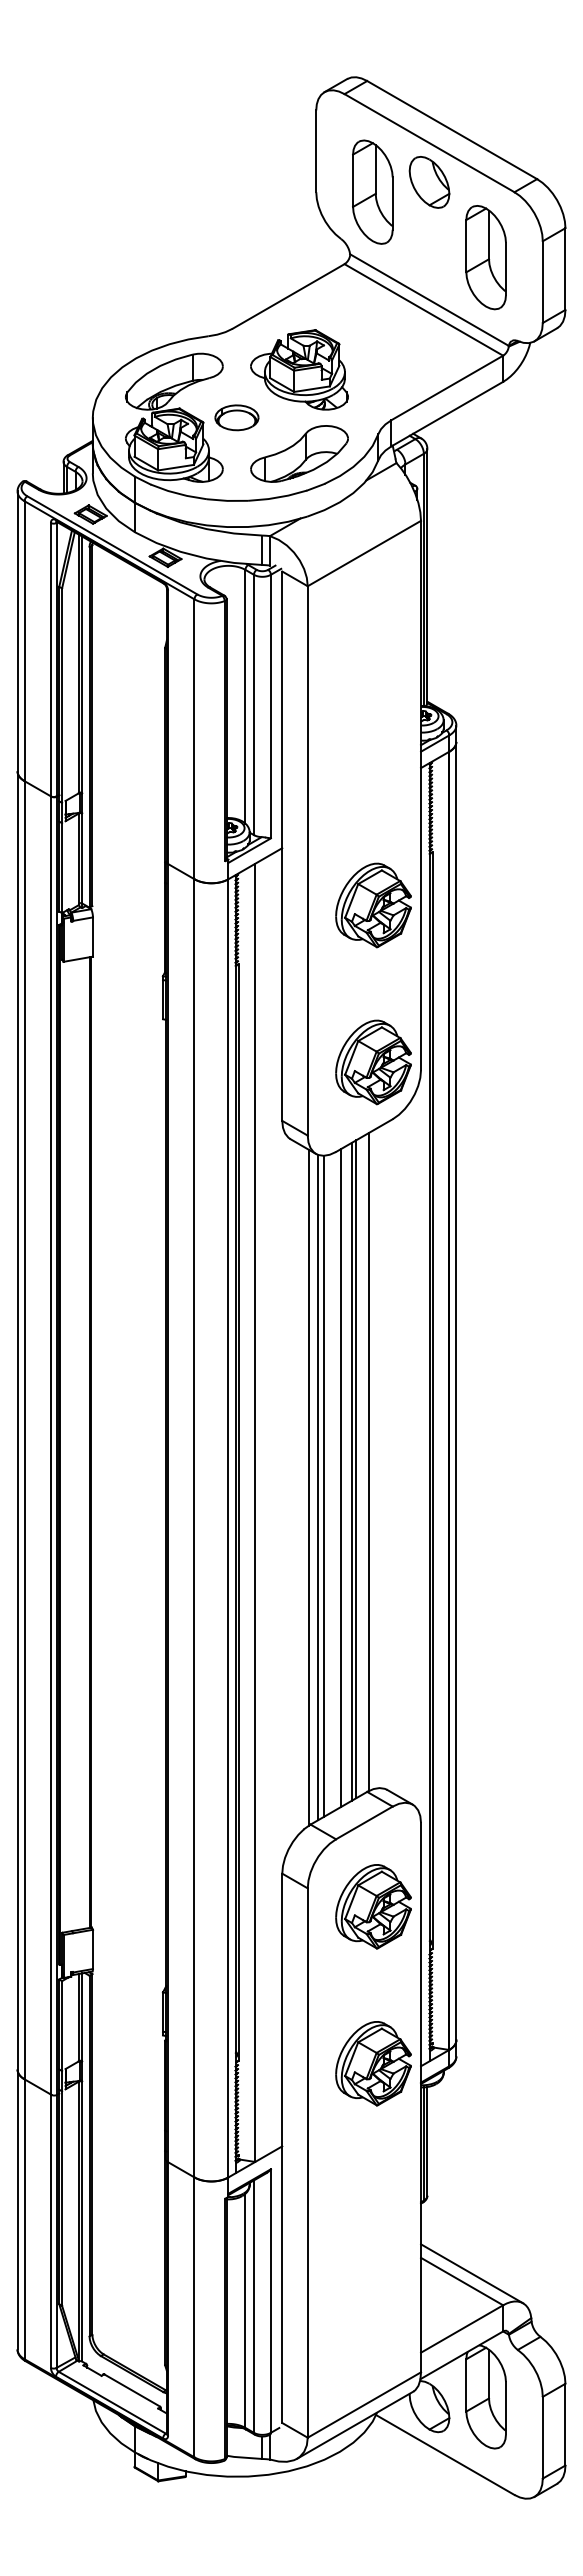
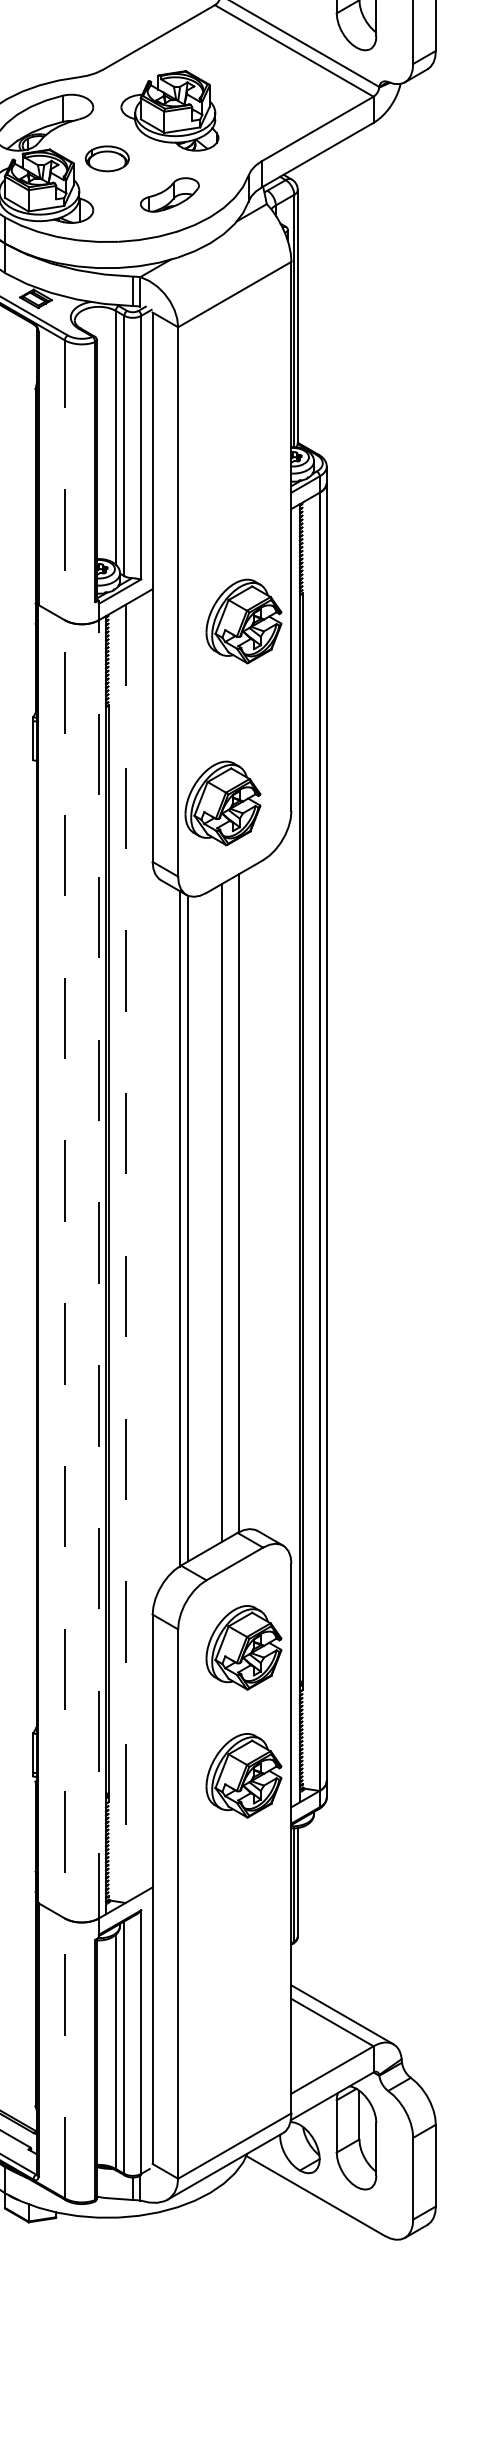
part: (299, 453) -> (169, 194), size x0.6
part: (373, 905) -> (243, 621), moved
part: (373, 1062) -> (222, 803), moved
line: (356, 1469) -> (226, 1210), removed
line: (340, 1478) -> (210, 1219), removed
line: (323, 1486) -> (193, 1227), removed
line: (255, 1513) -> (125, 1254), solid -> dashed
line: (194, 1527) -> (64, 1268), solid -> dashed
line: (228, 1527) -> (98, 1268), solid -> dashed
part: (373, 2063) -> (243, 1775), moved

